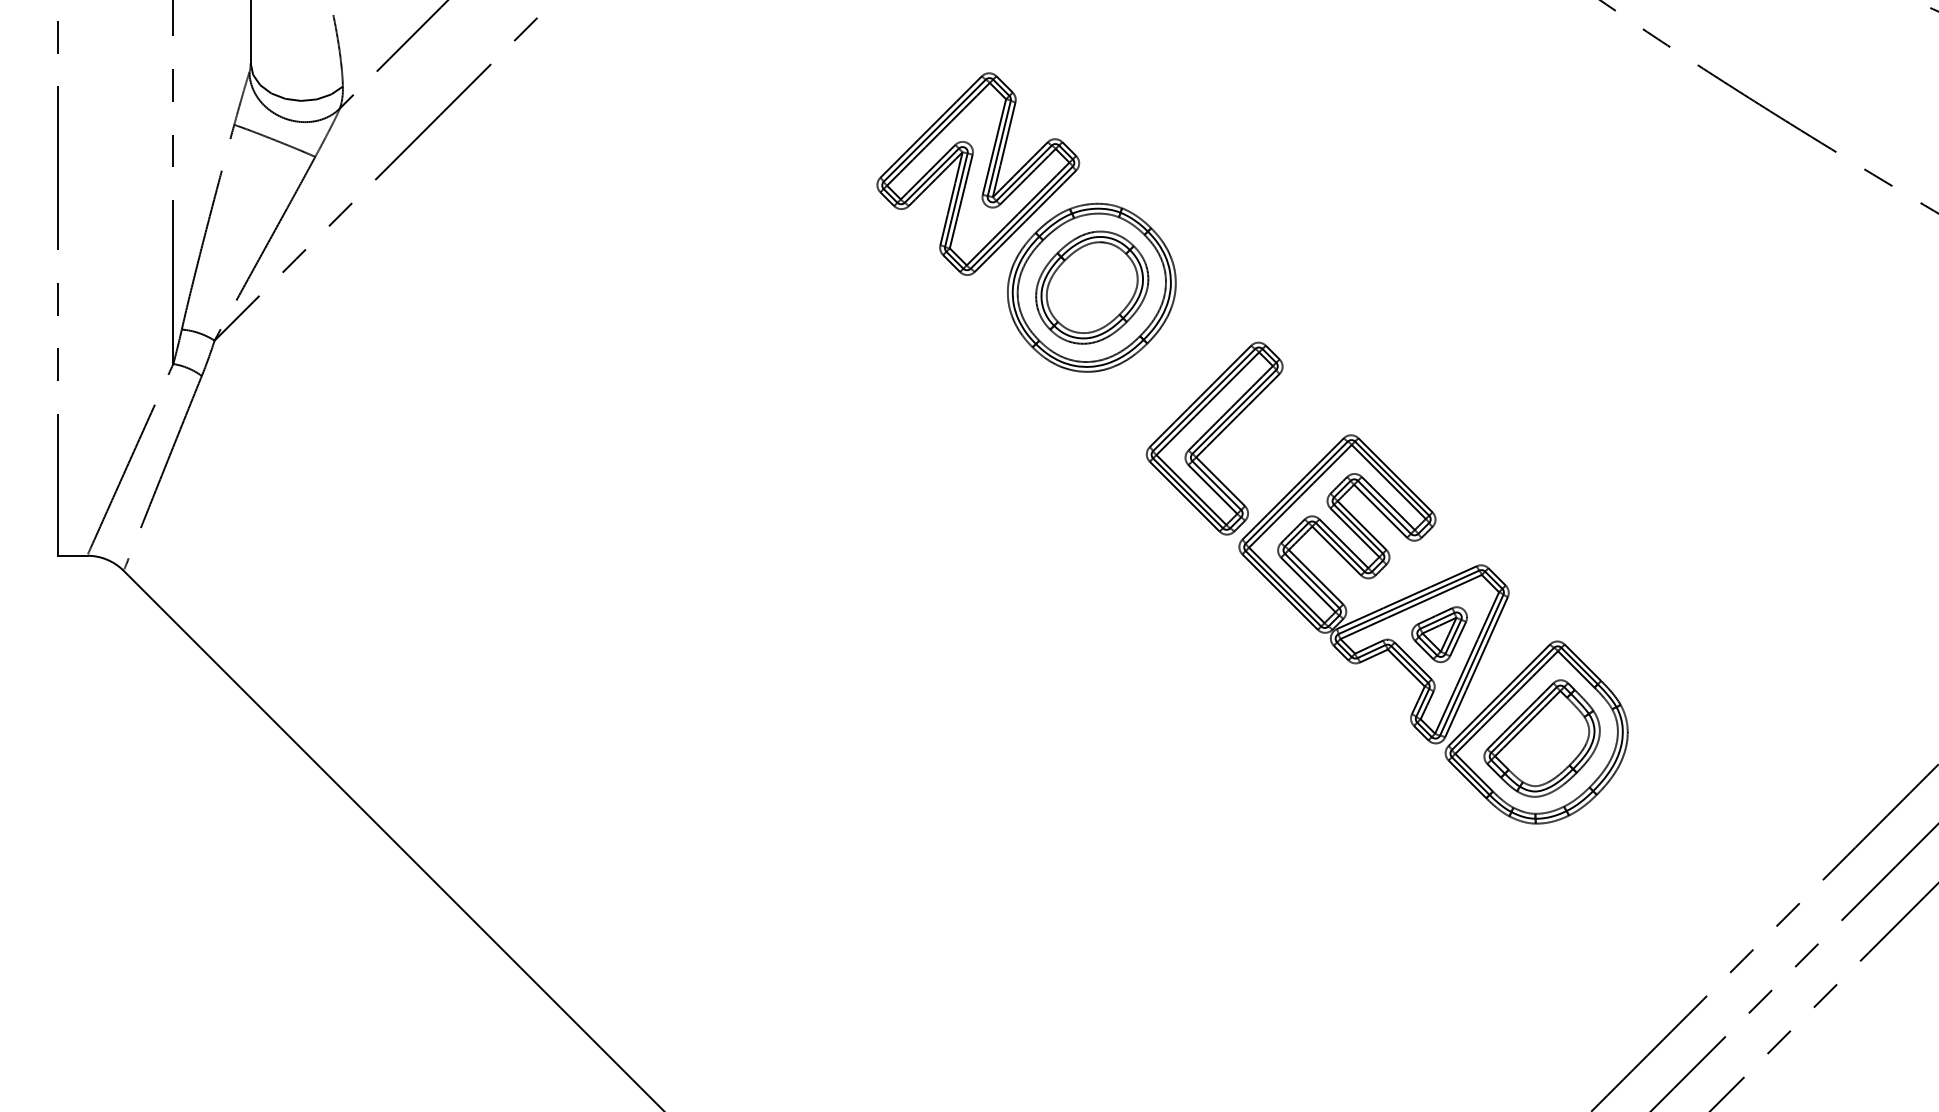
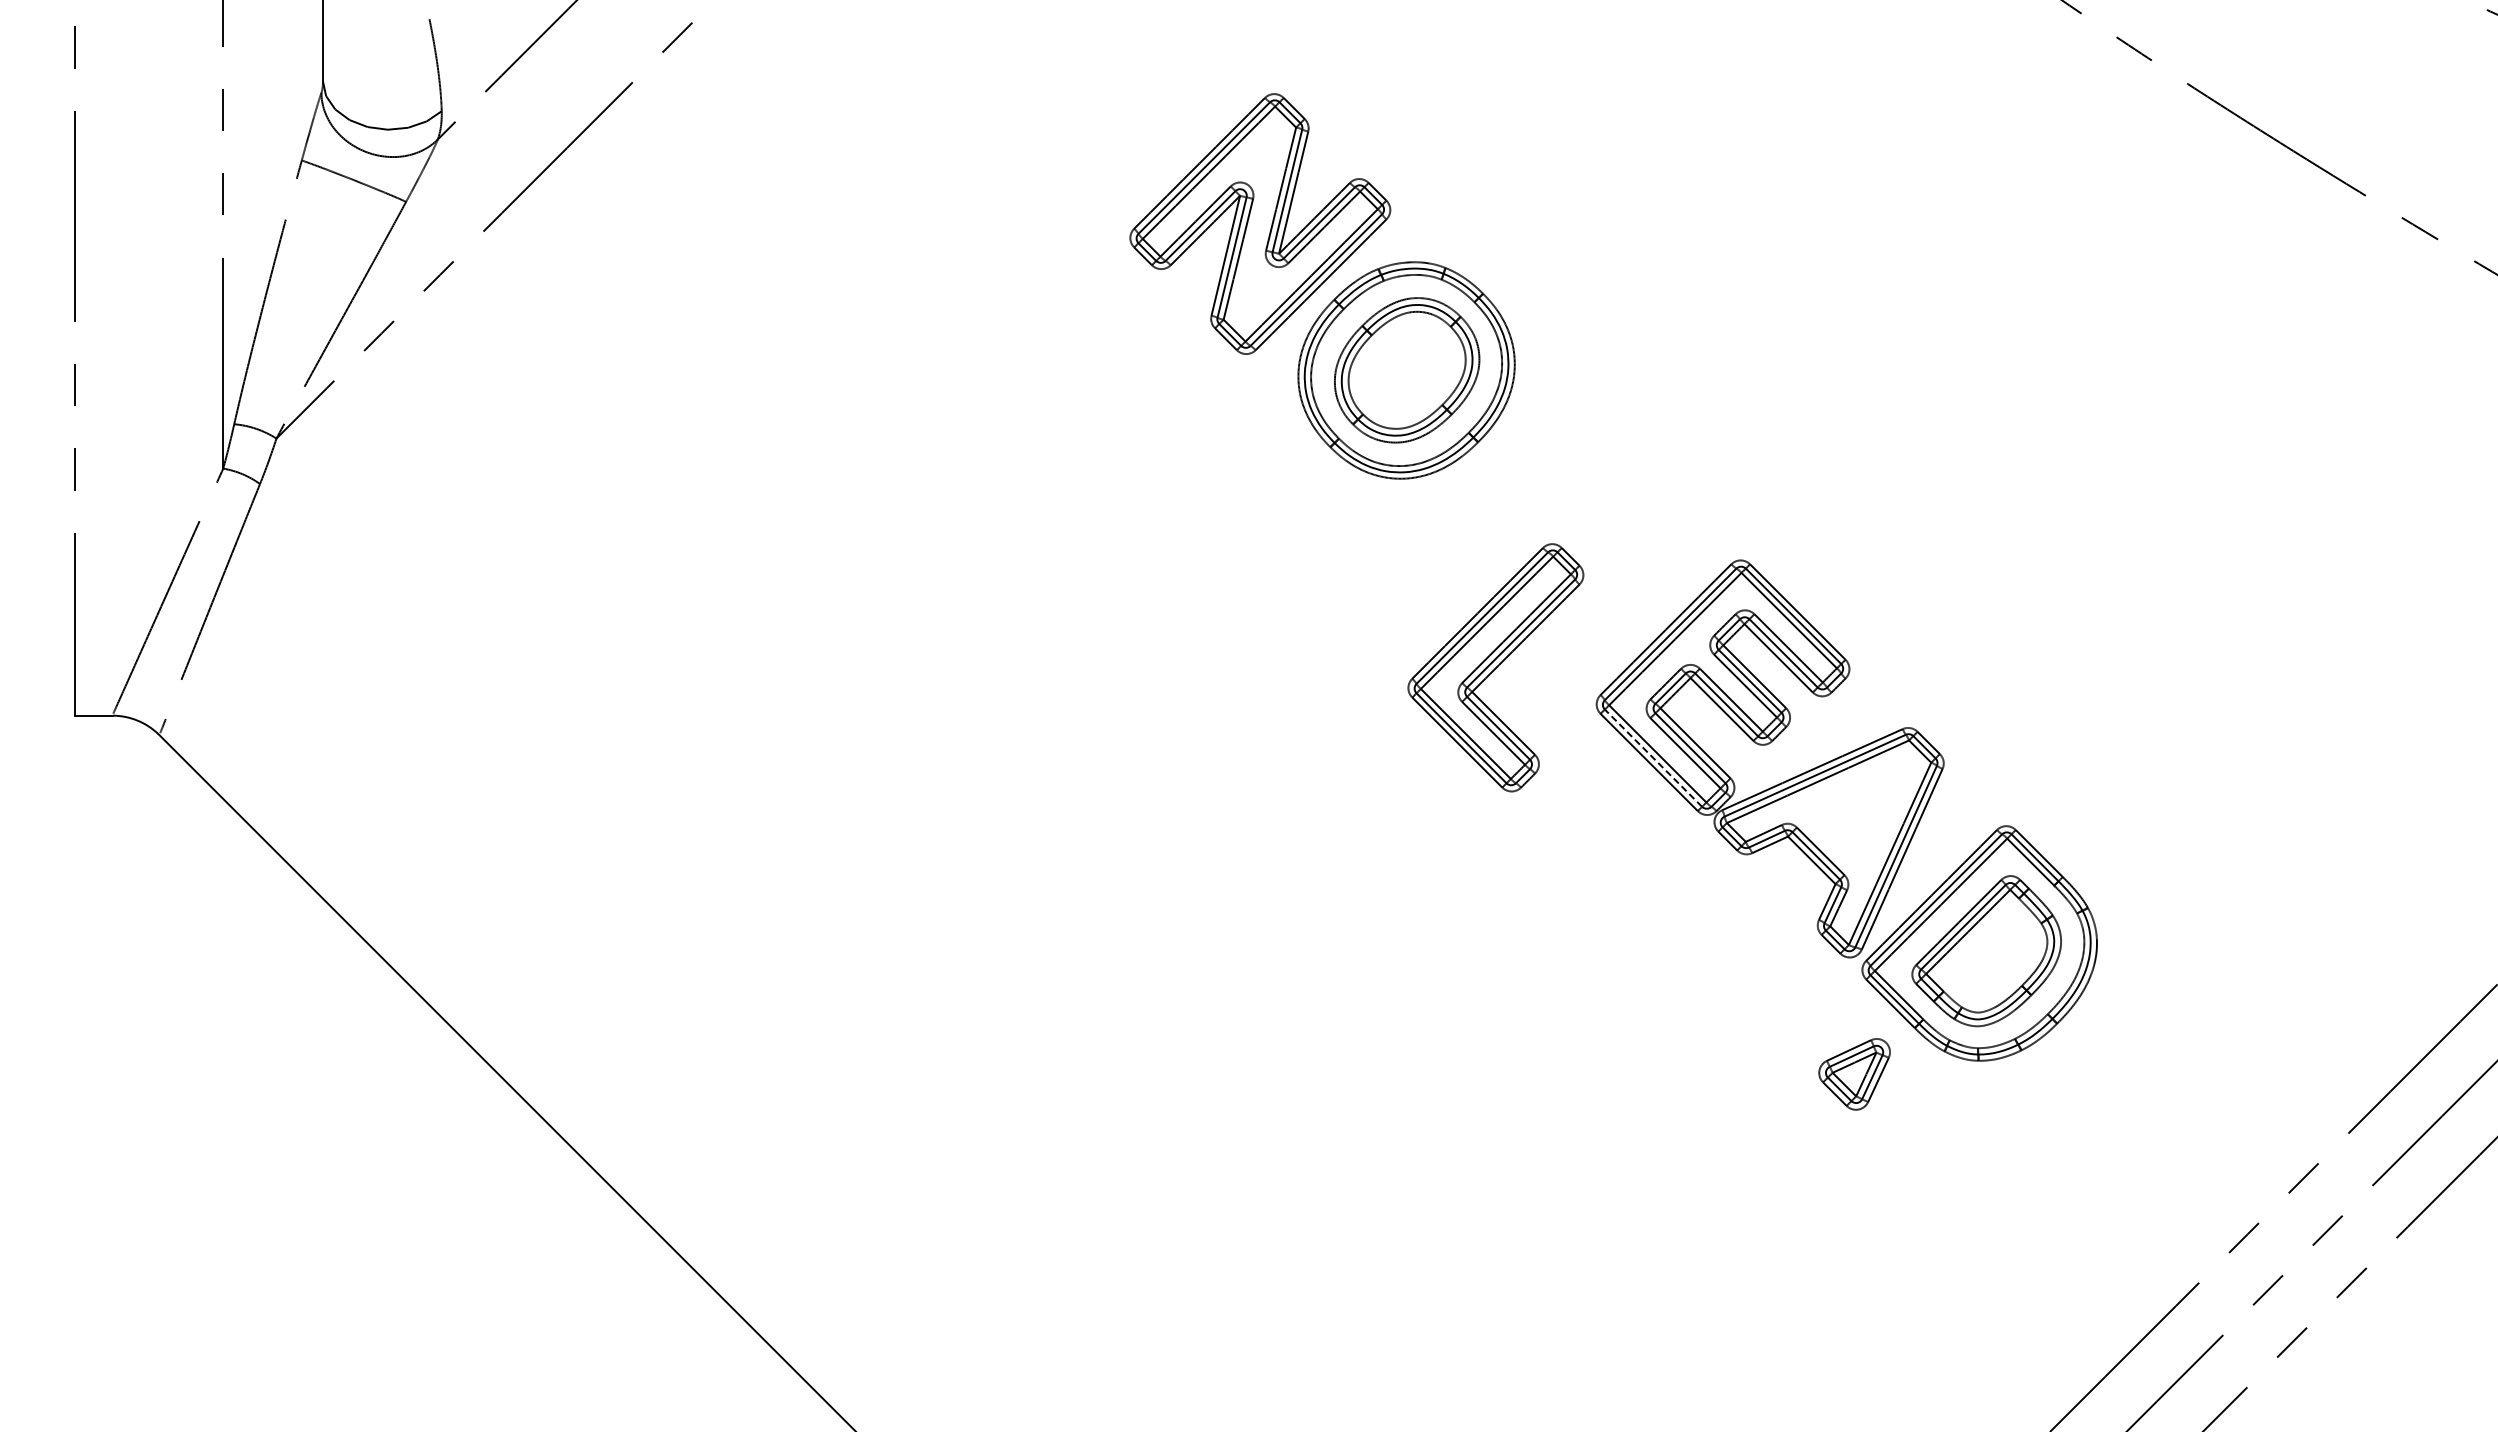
part: (1214, 438) -> (1495, 667), moved
line: (1283, 588) -> (1653, 758), solid -> dashed
part: (1439, 634) -> (1854, 1074), moved

